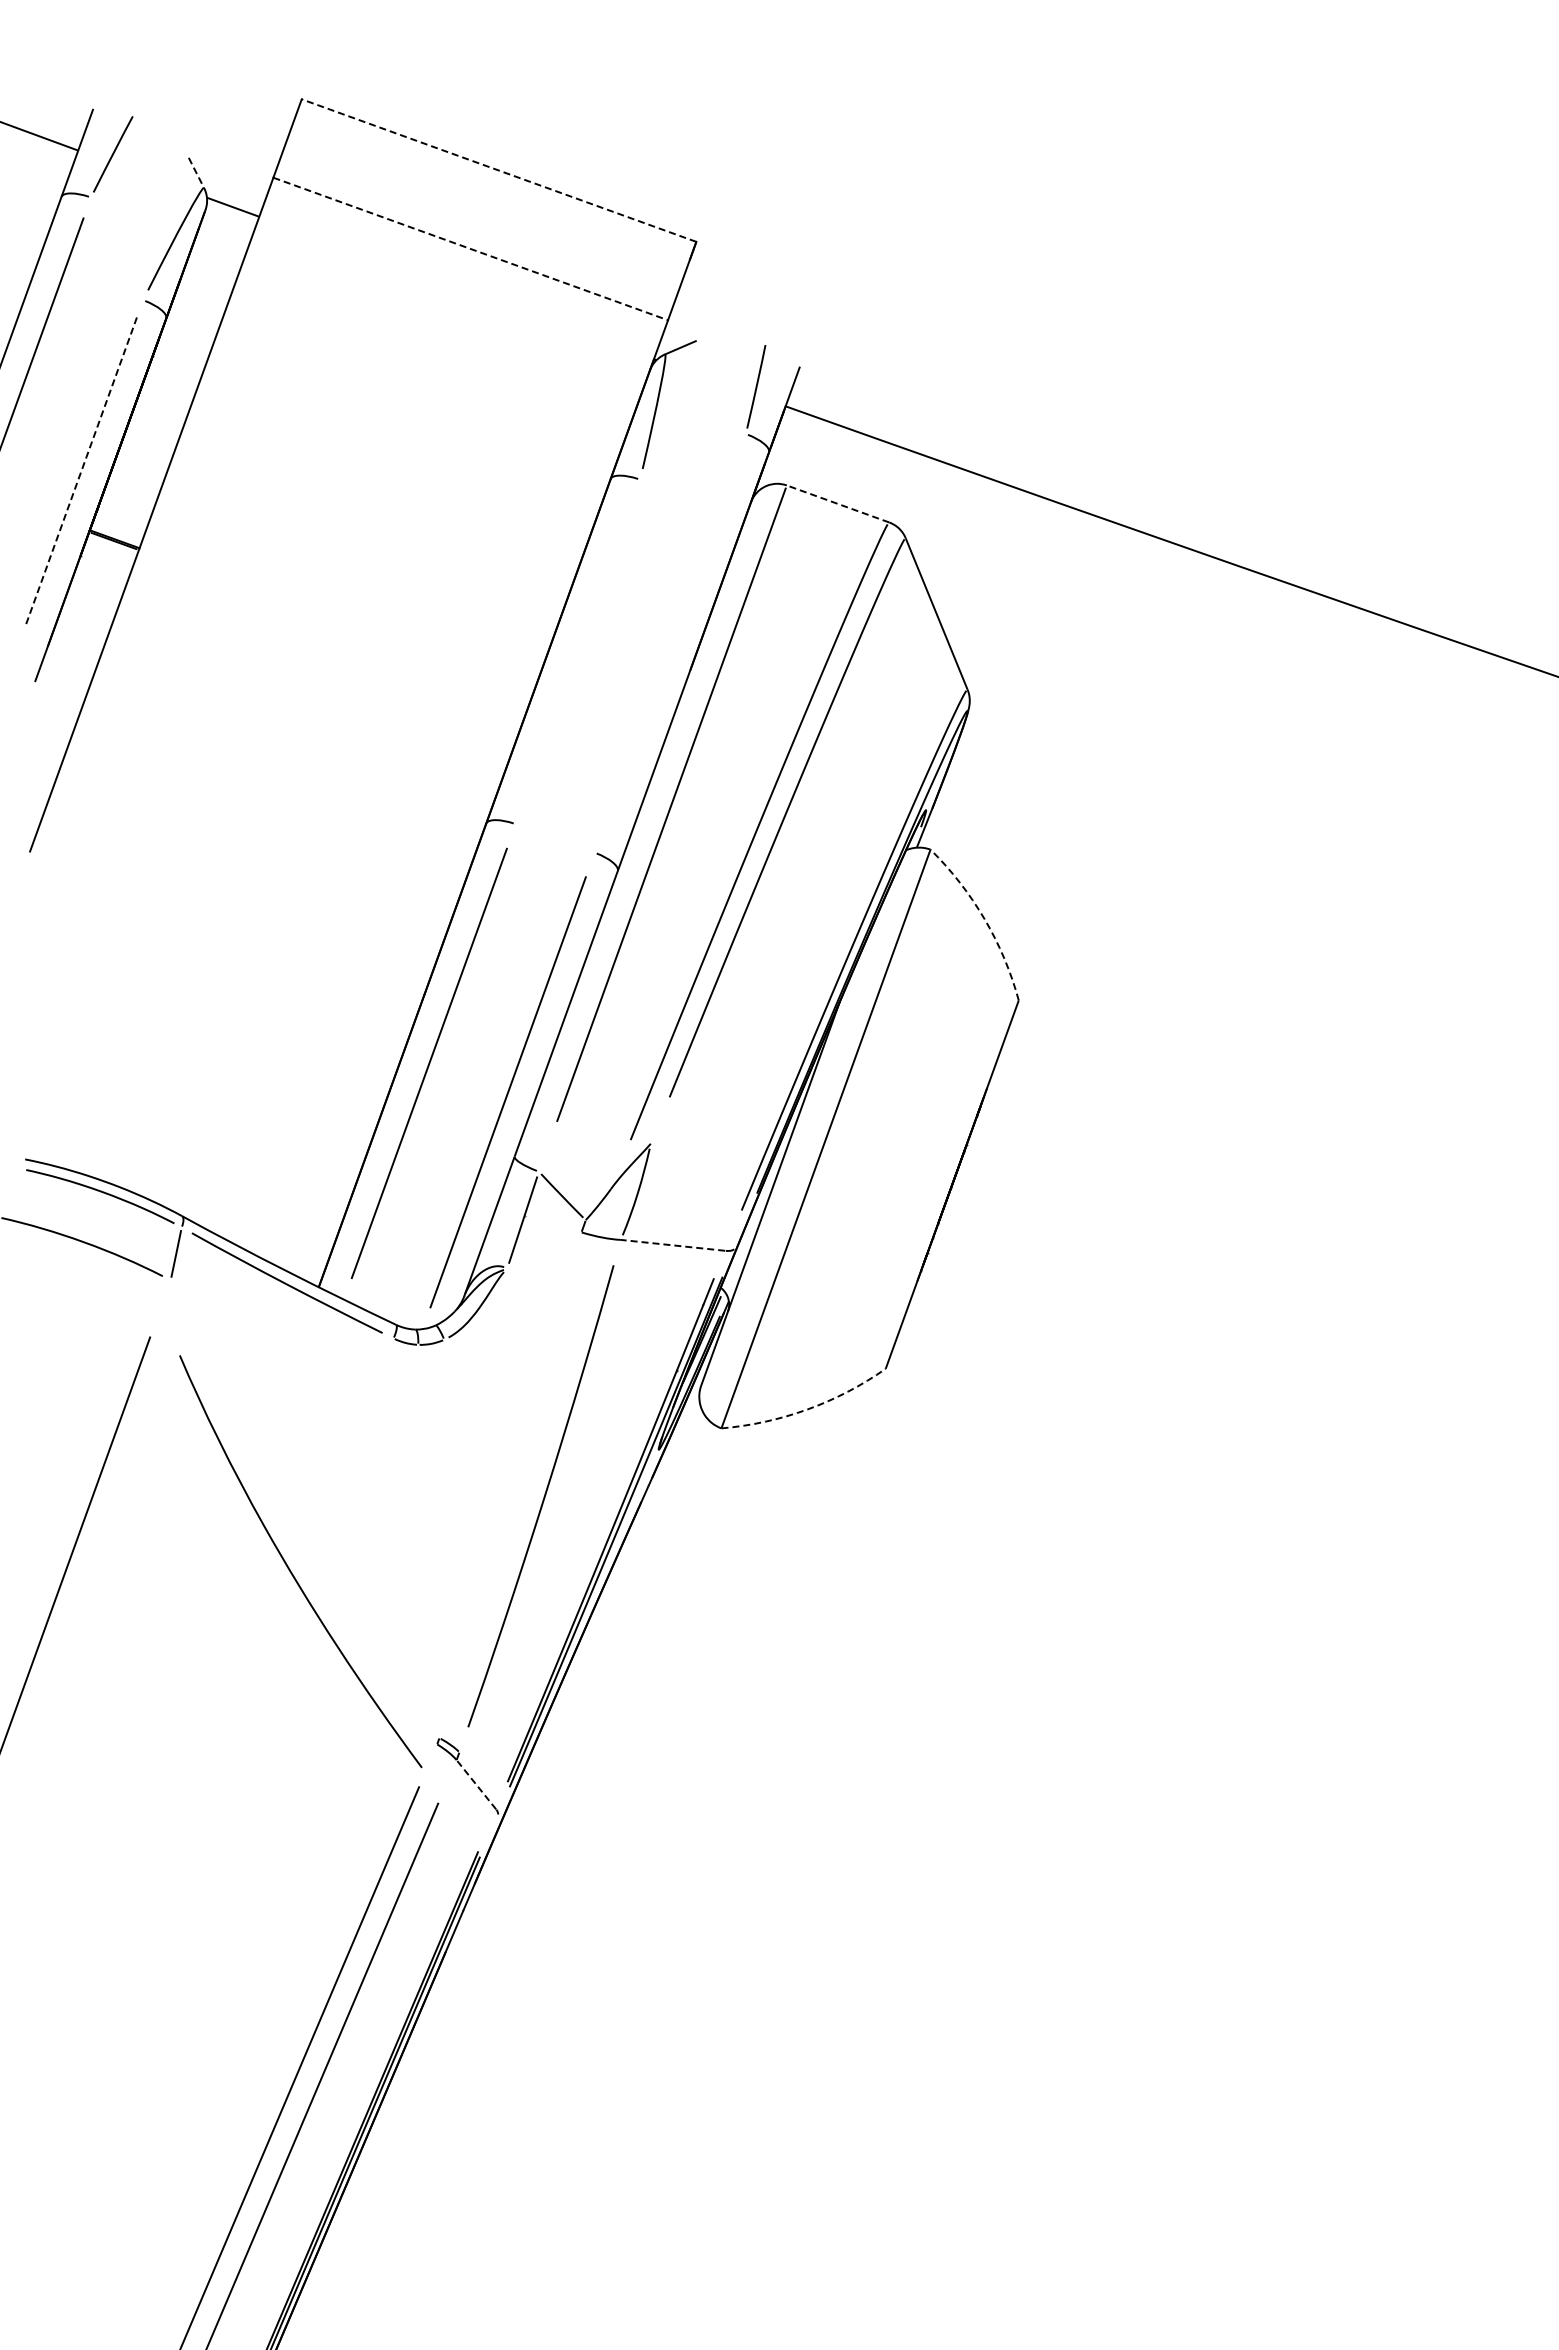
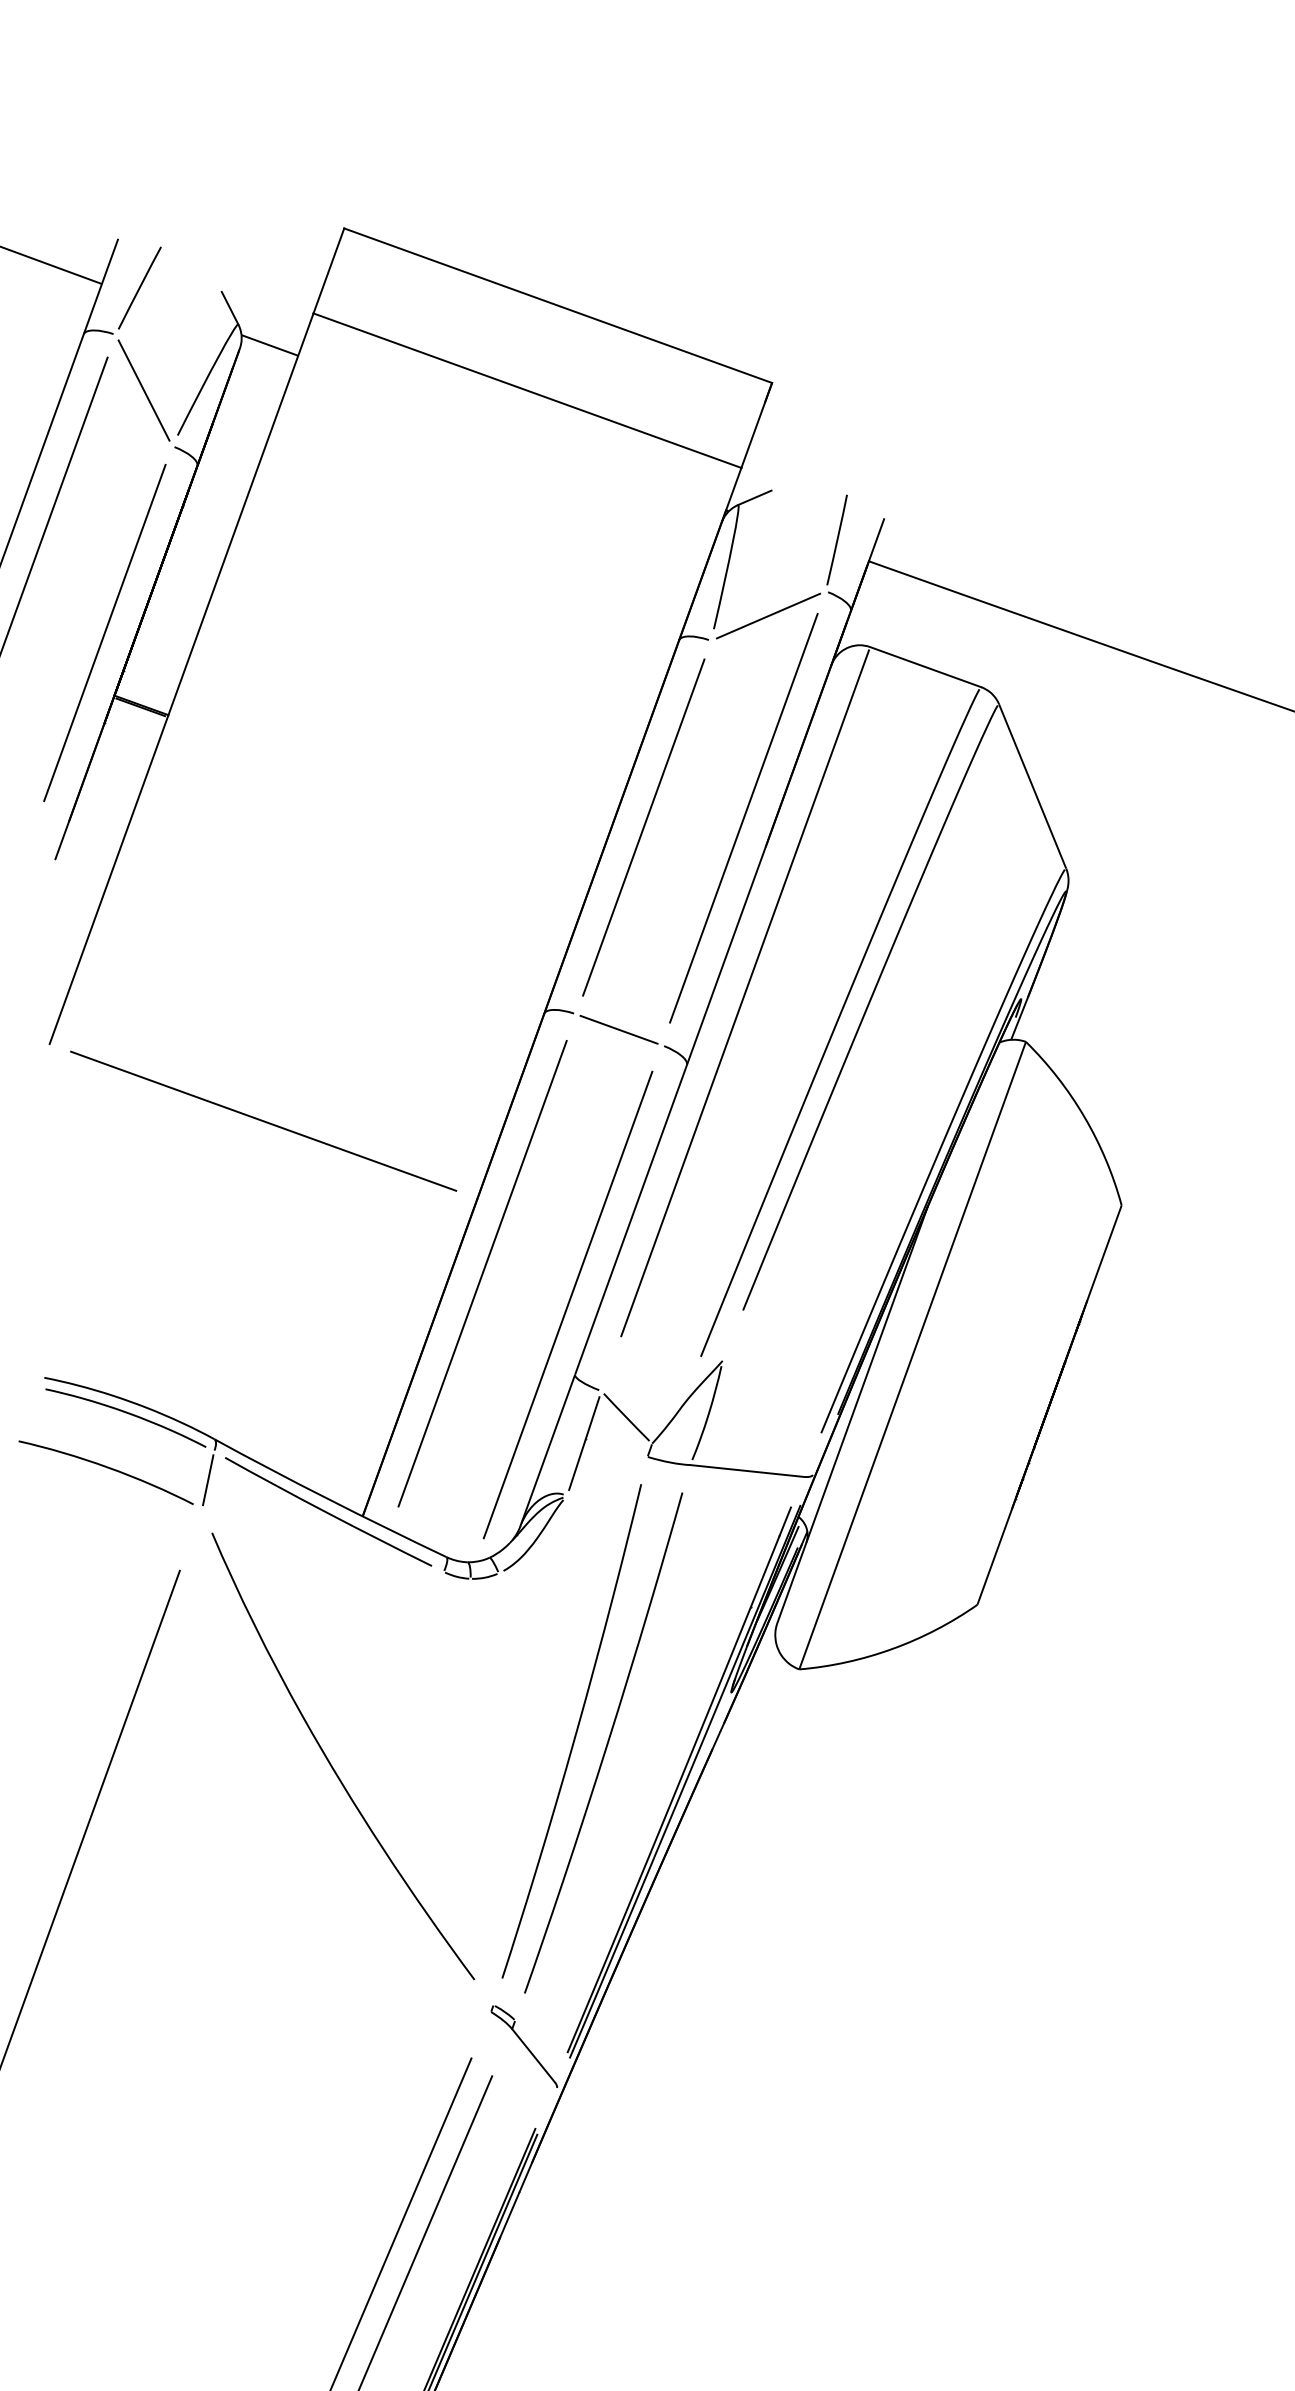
line: (499, 170) -> (558, 305), dashed -> solid
line: (196, 172) -> (230, 307), dashed -> solid
line: (116, 248) -> (143, 390), added
line: (470, 248) -> (527, 390), dashed -> solid
line: (692, 456) -> (767, 615), added
line: (80, 472) -> (104, 633), dashed -> solid
line: (837, 503) -> (925, 666), dashed -> solid
line: (670, 642) -> (744, 817), added
line: (577, 651) -> (643, 827), added
line: (554, 838) -> (618, 1029), added
arc: (984, 919) -> (1084, 1117), dashed -> solid
line: (226, 922) -> (262, 1120), added
line: (672, 1245) -> (746, 1471), dashed -> solid
arc: (807, 1409) -> (892, 1648), dashed -> solid
curve: (514, 1487) -> (574, 1733), added
curve: (289, 1567) -> (330, 1762), moved
line: (476, 1784) -> (533, 2055), dashed -> solid

